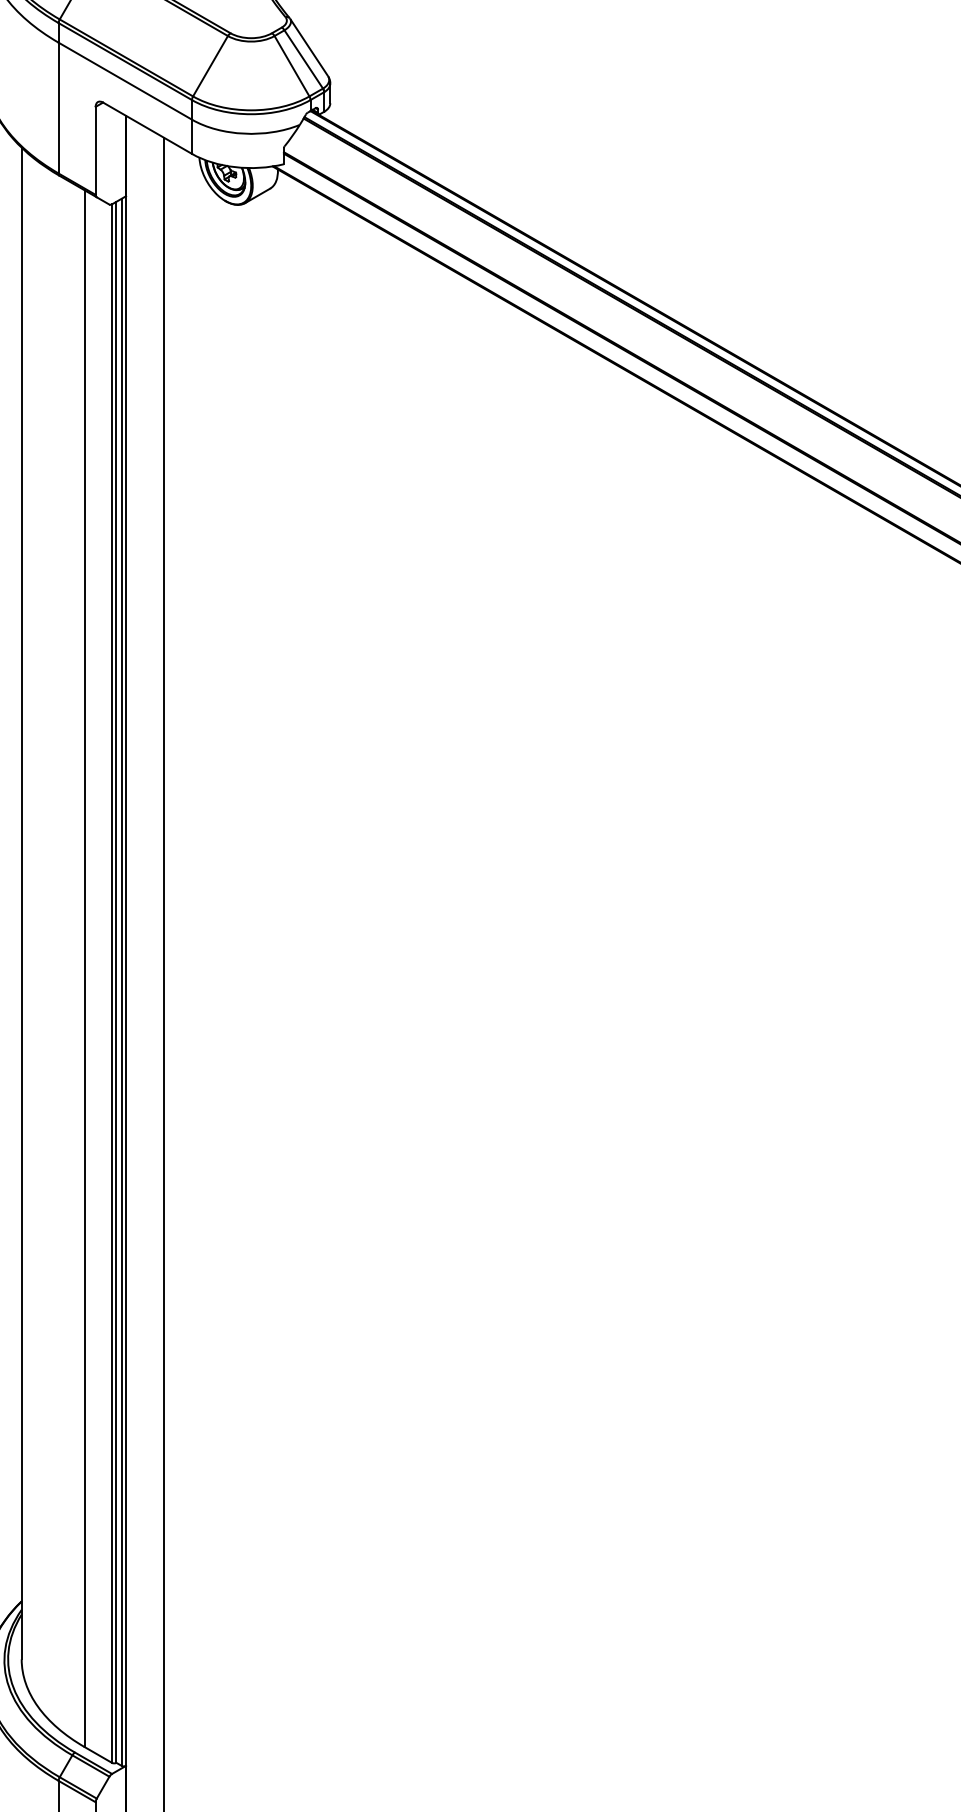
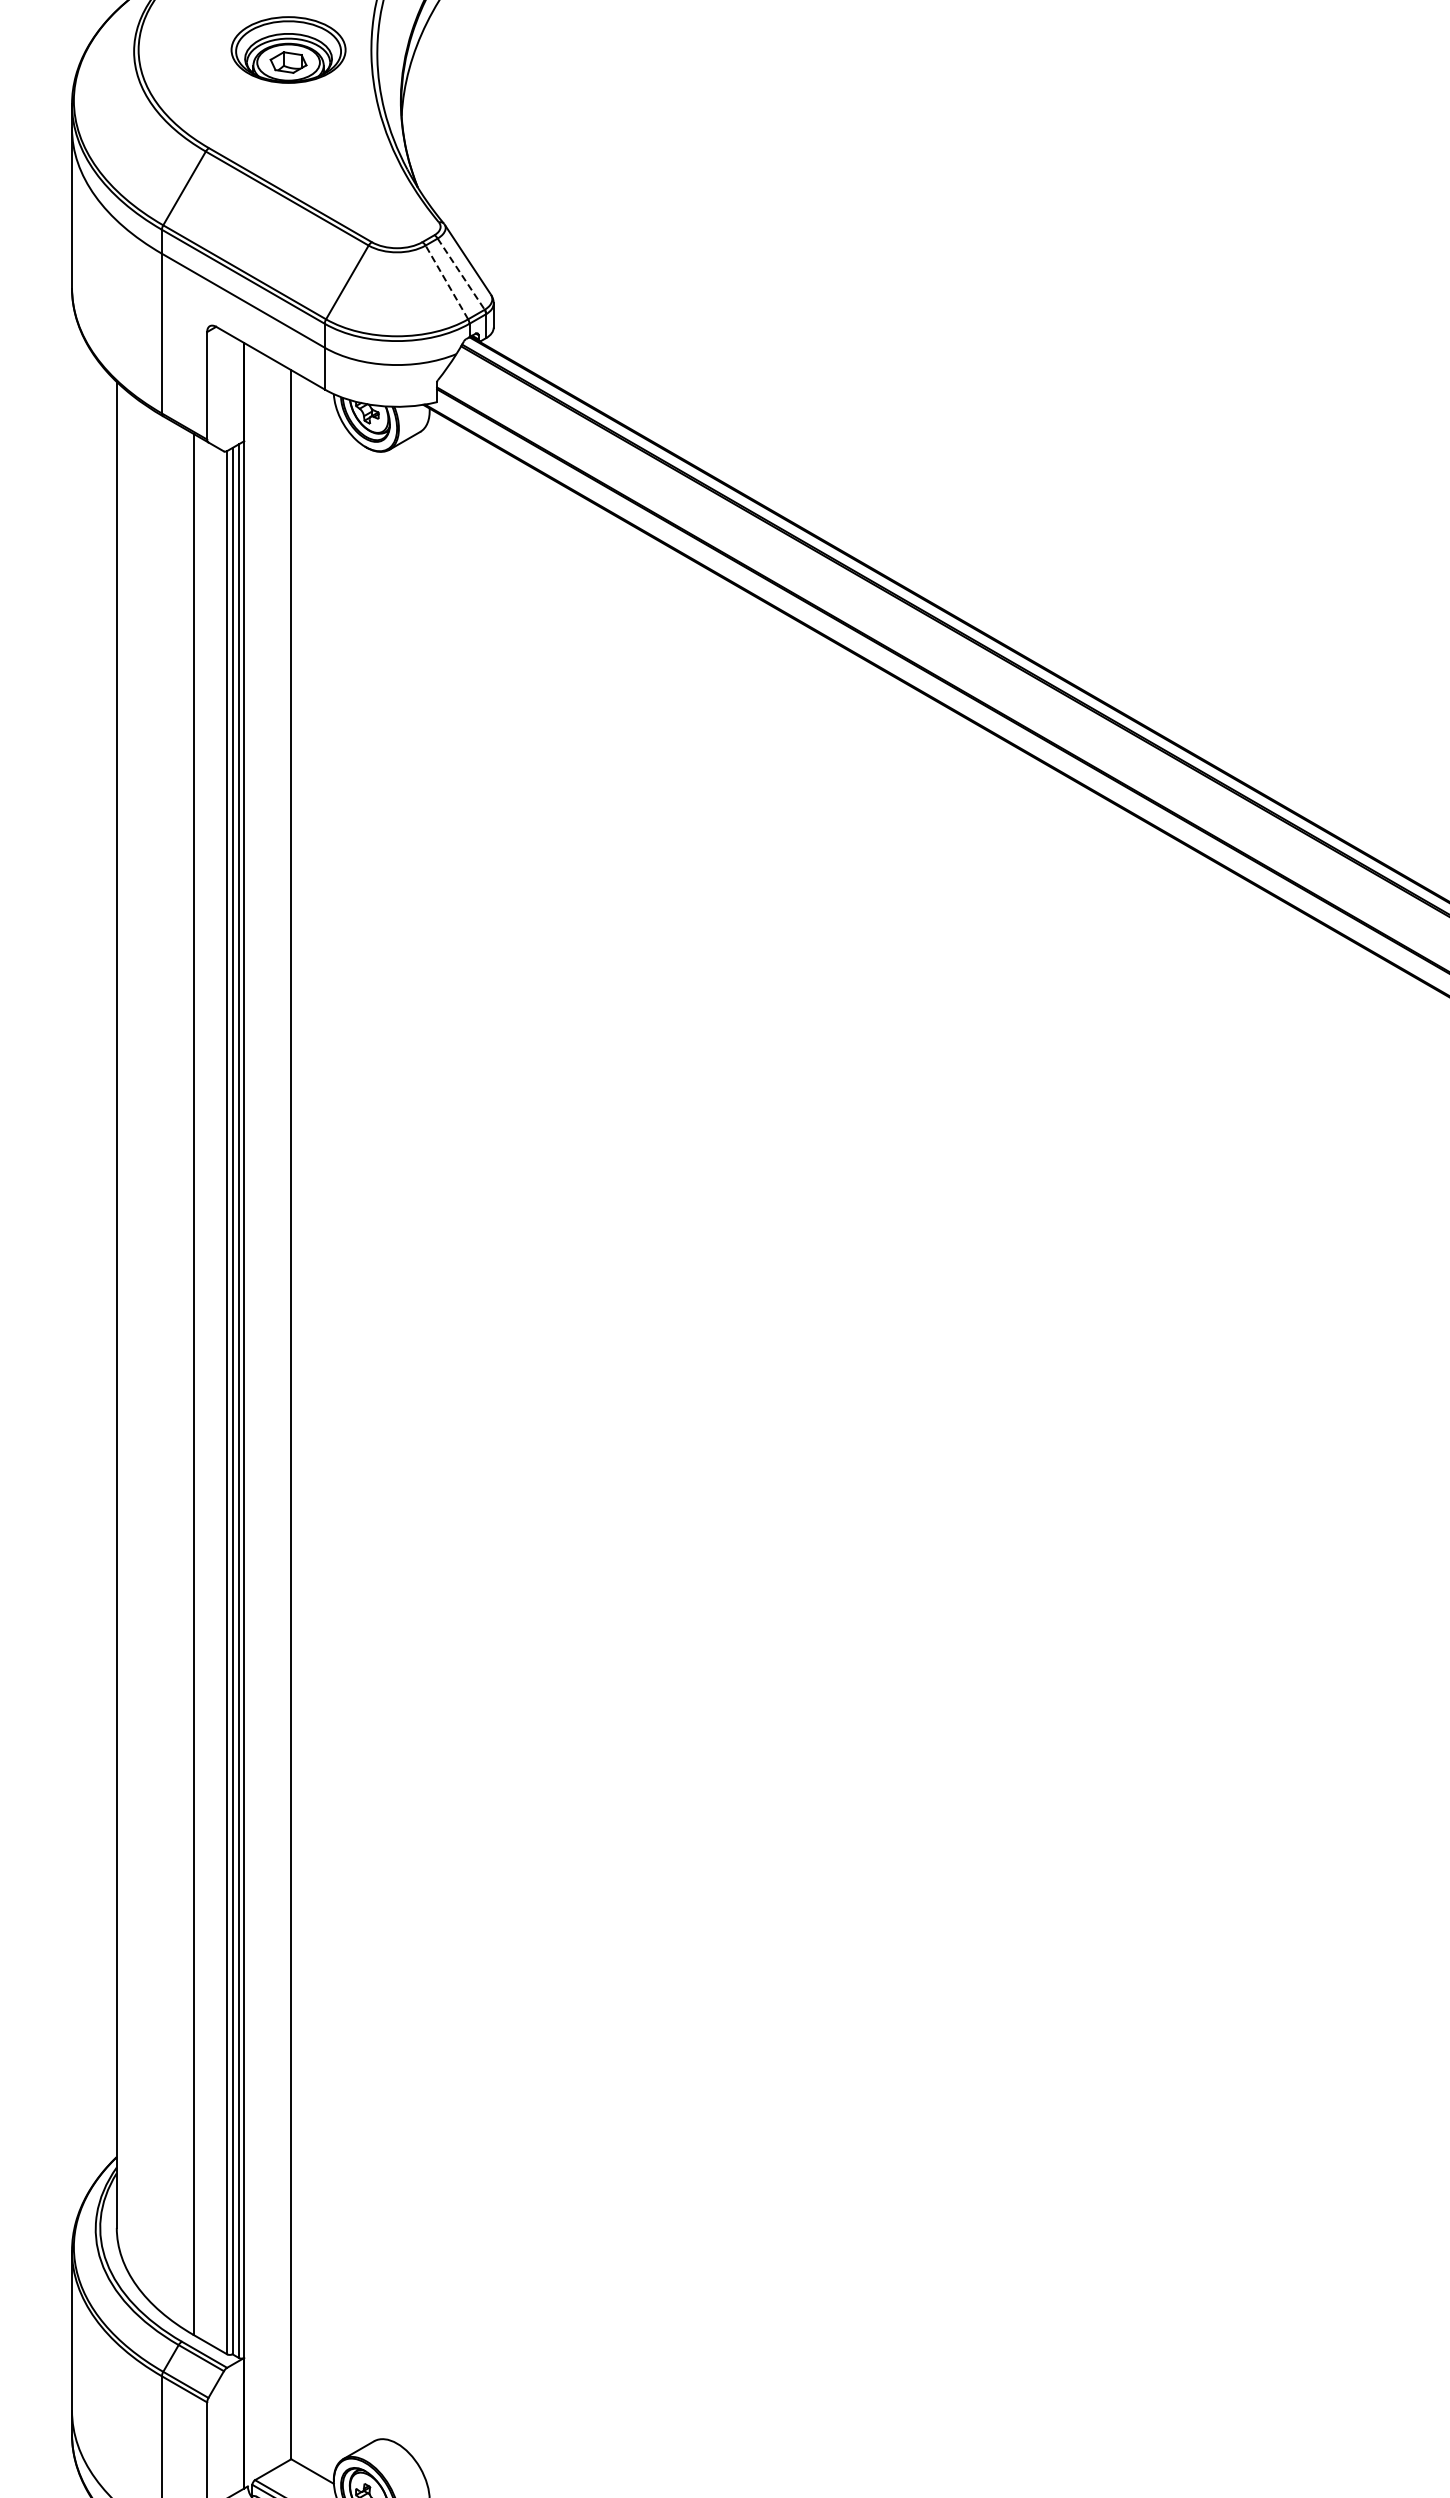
line: (303, 59) -> (461, 274), solid -> dashed
line: (291, 66) -> (446, 282), solid -> dashed

